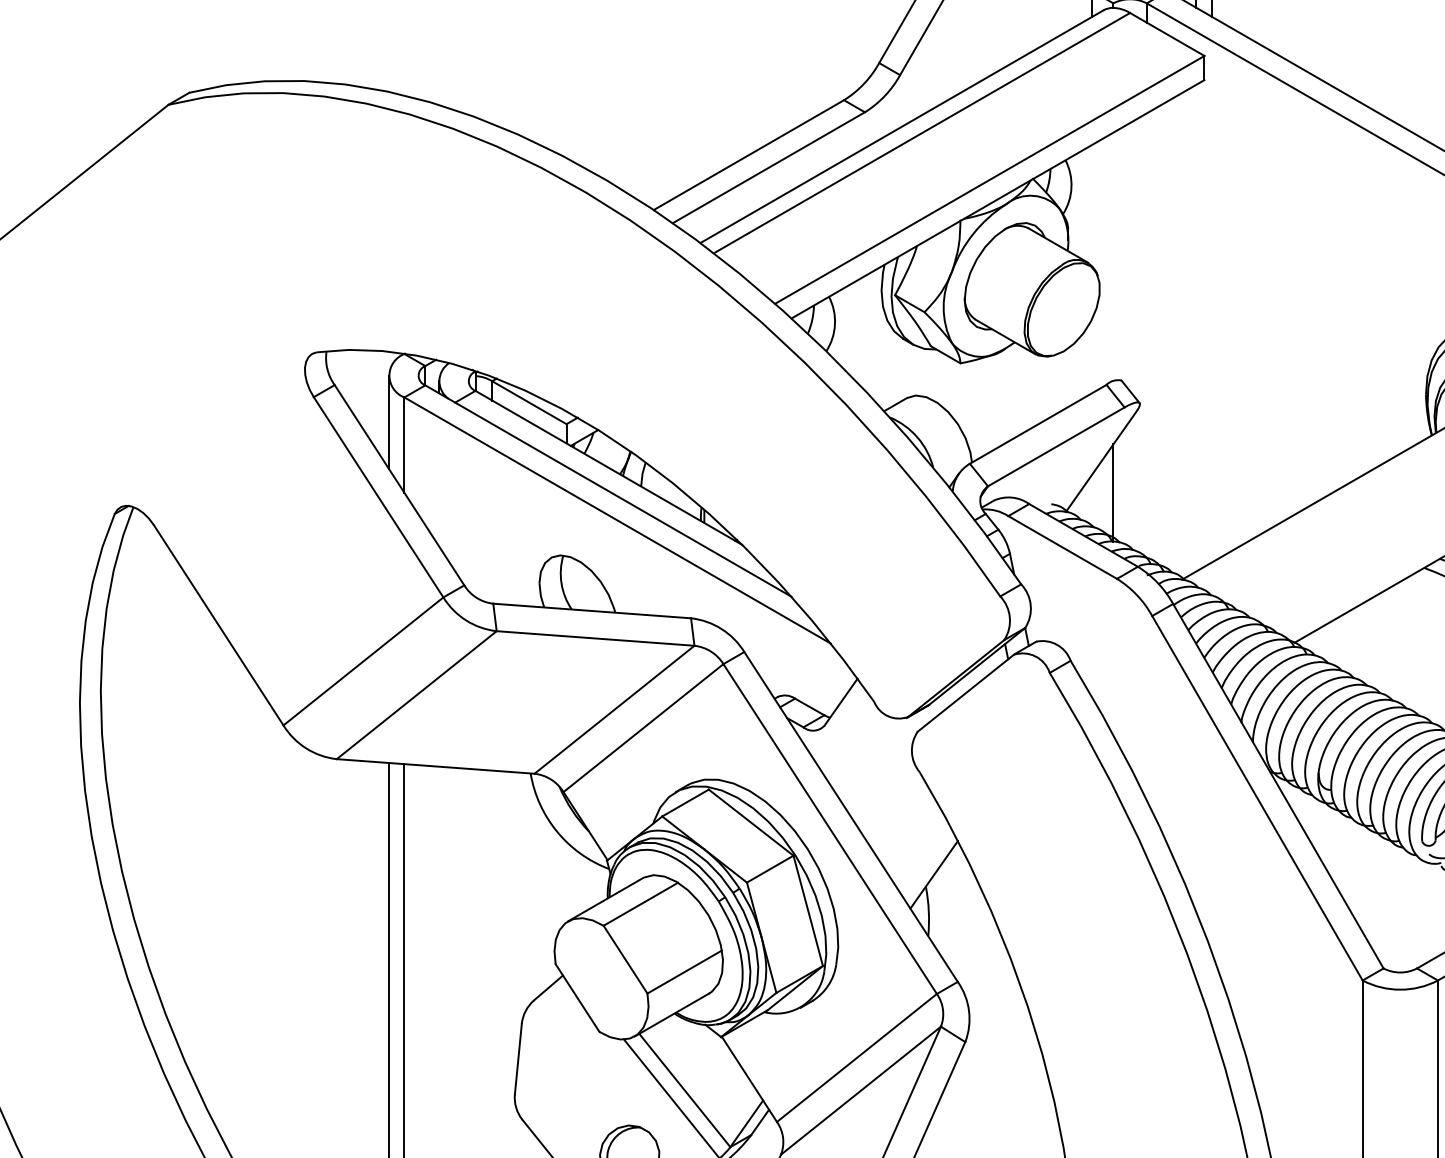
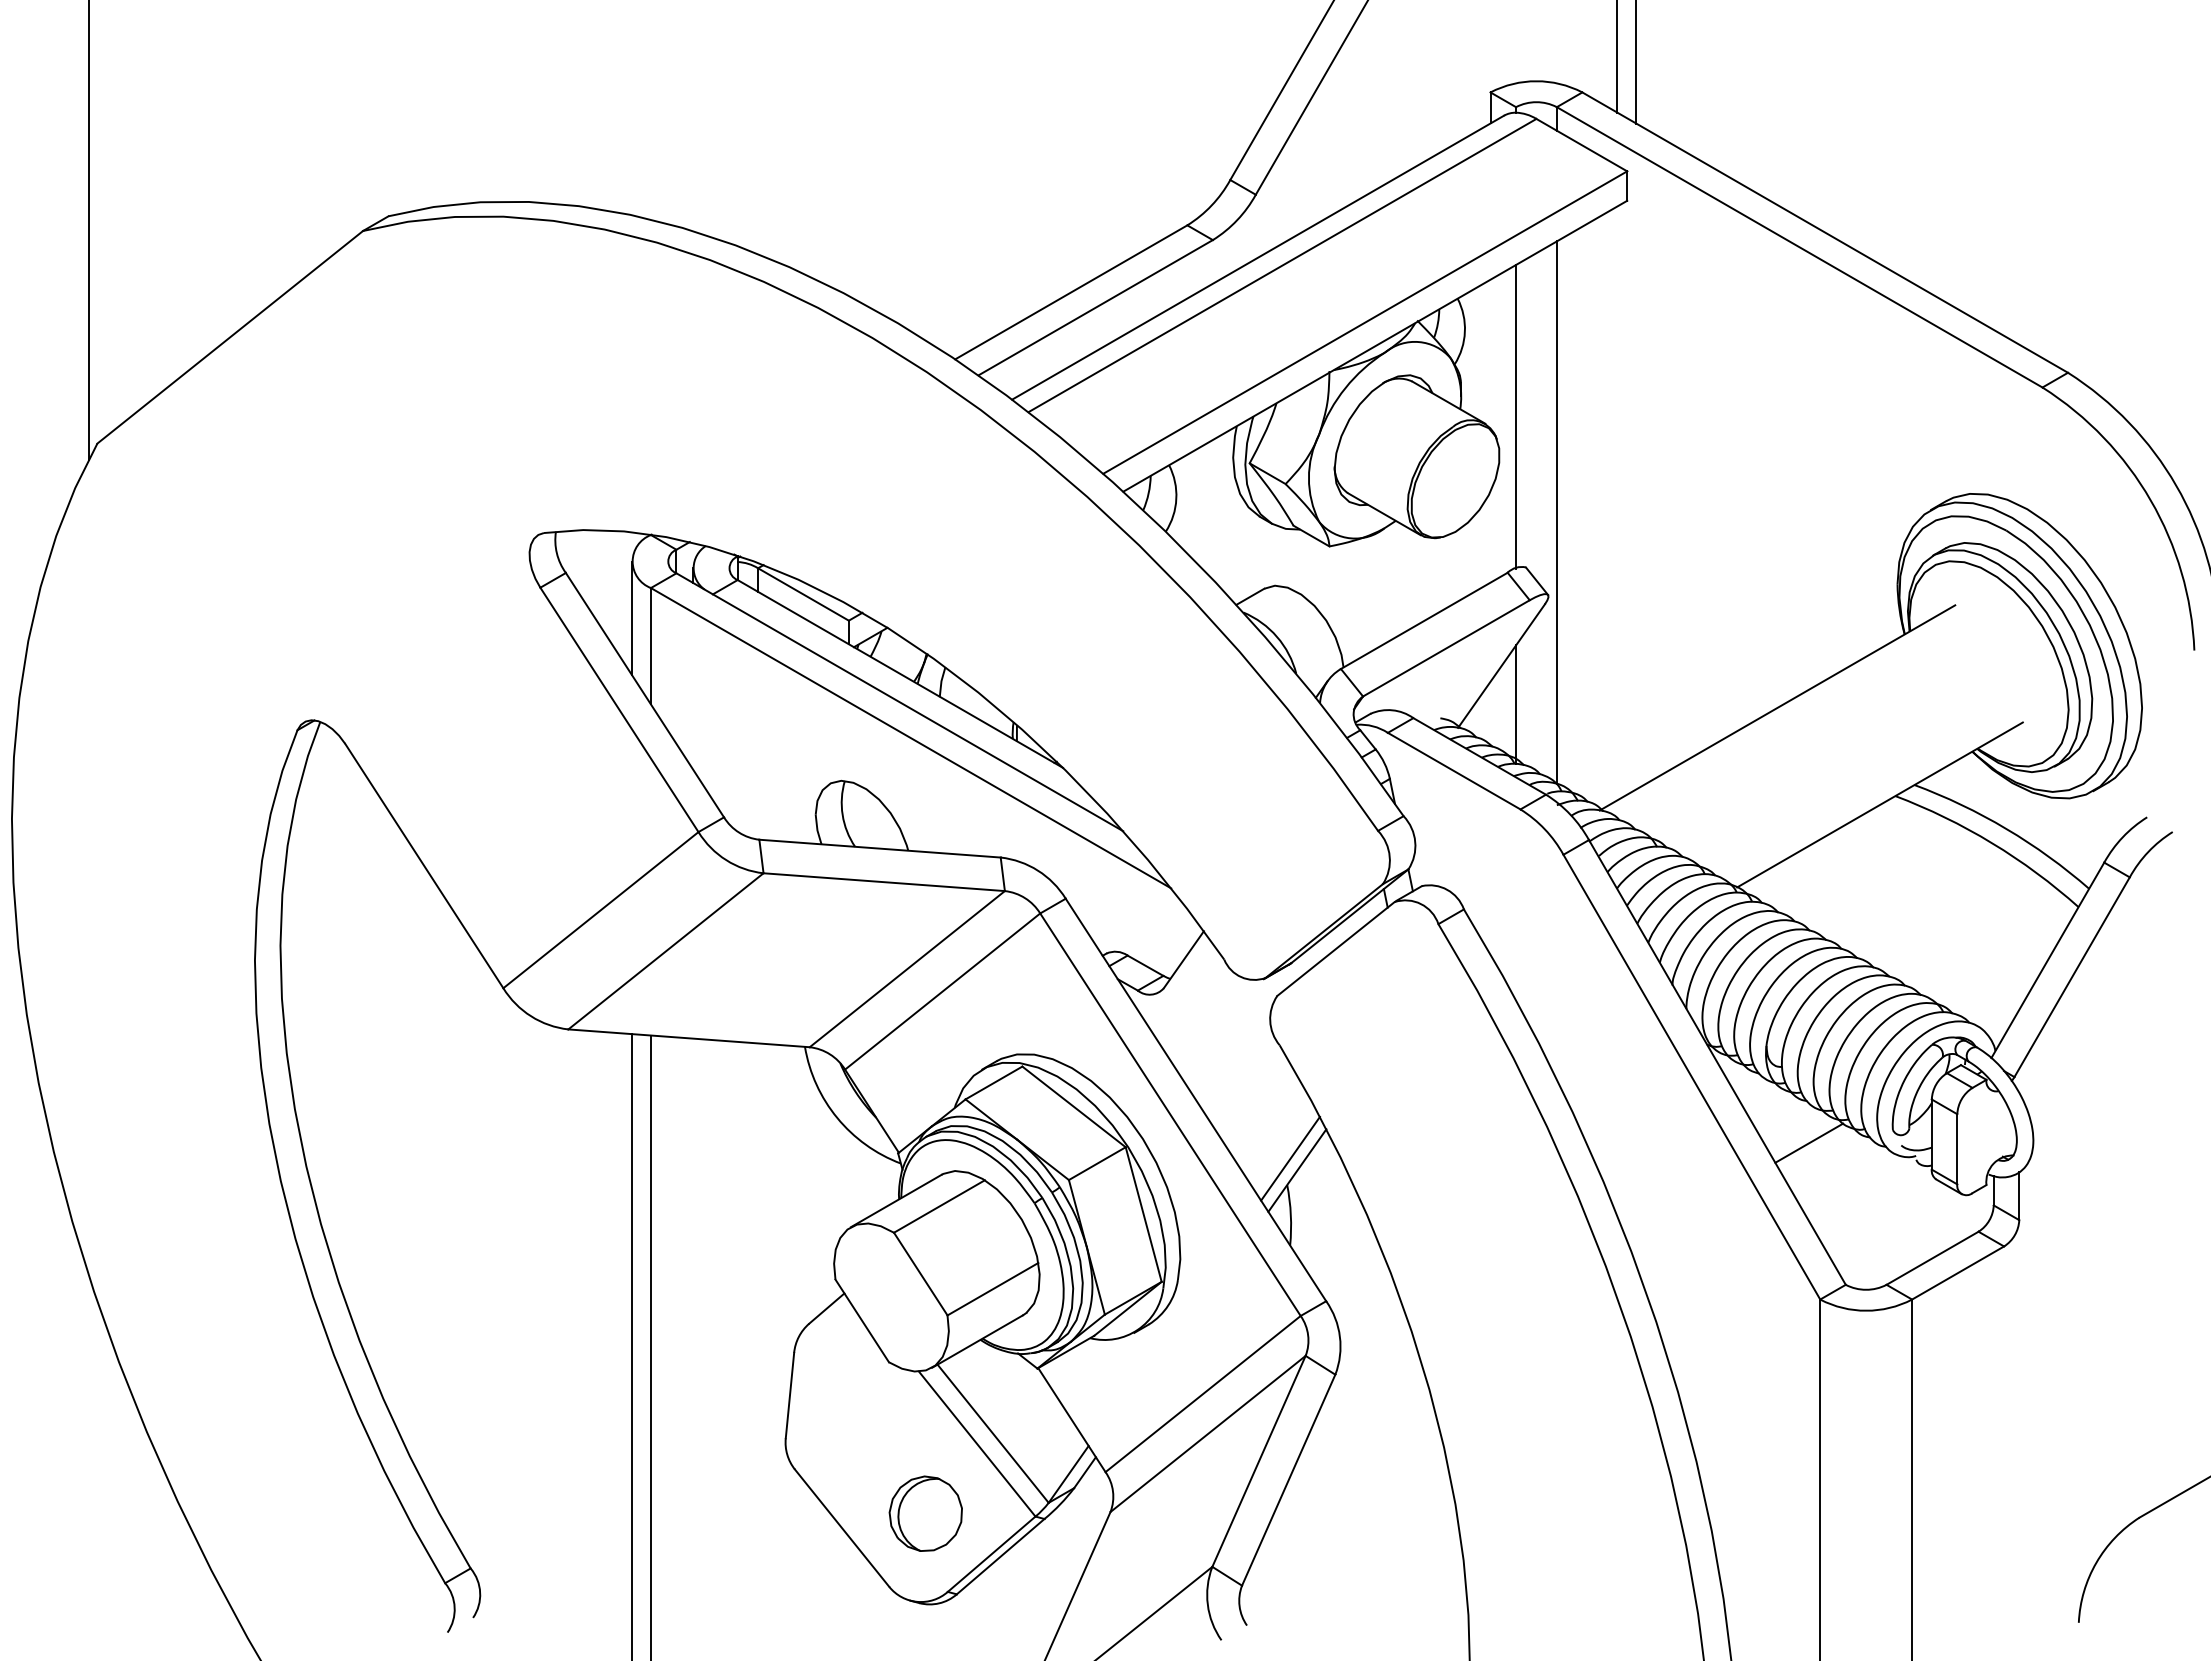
line: (1113, 256) -> (1516, 416), added
line: (1146, 335) -> (1556, 512), added
line: (1353, 851) -> (1809, 1142), added
line: (928, 864) -> (1290, 1158), added

